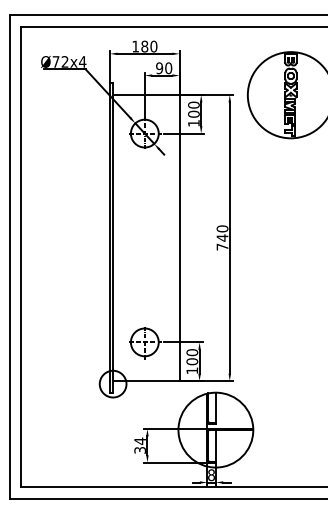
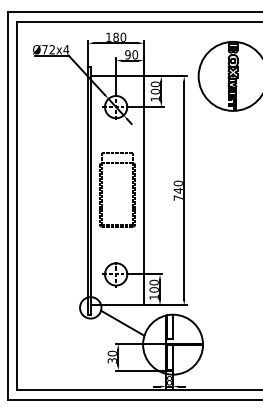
part: (127, 235) -> (102, 188), added
line: (153, 403) -> (123, 323), added
text: (139, 441) -> (111, 353), 34 -> 30

